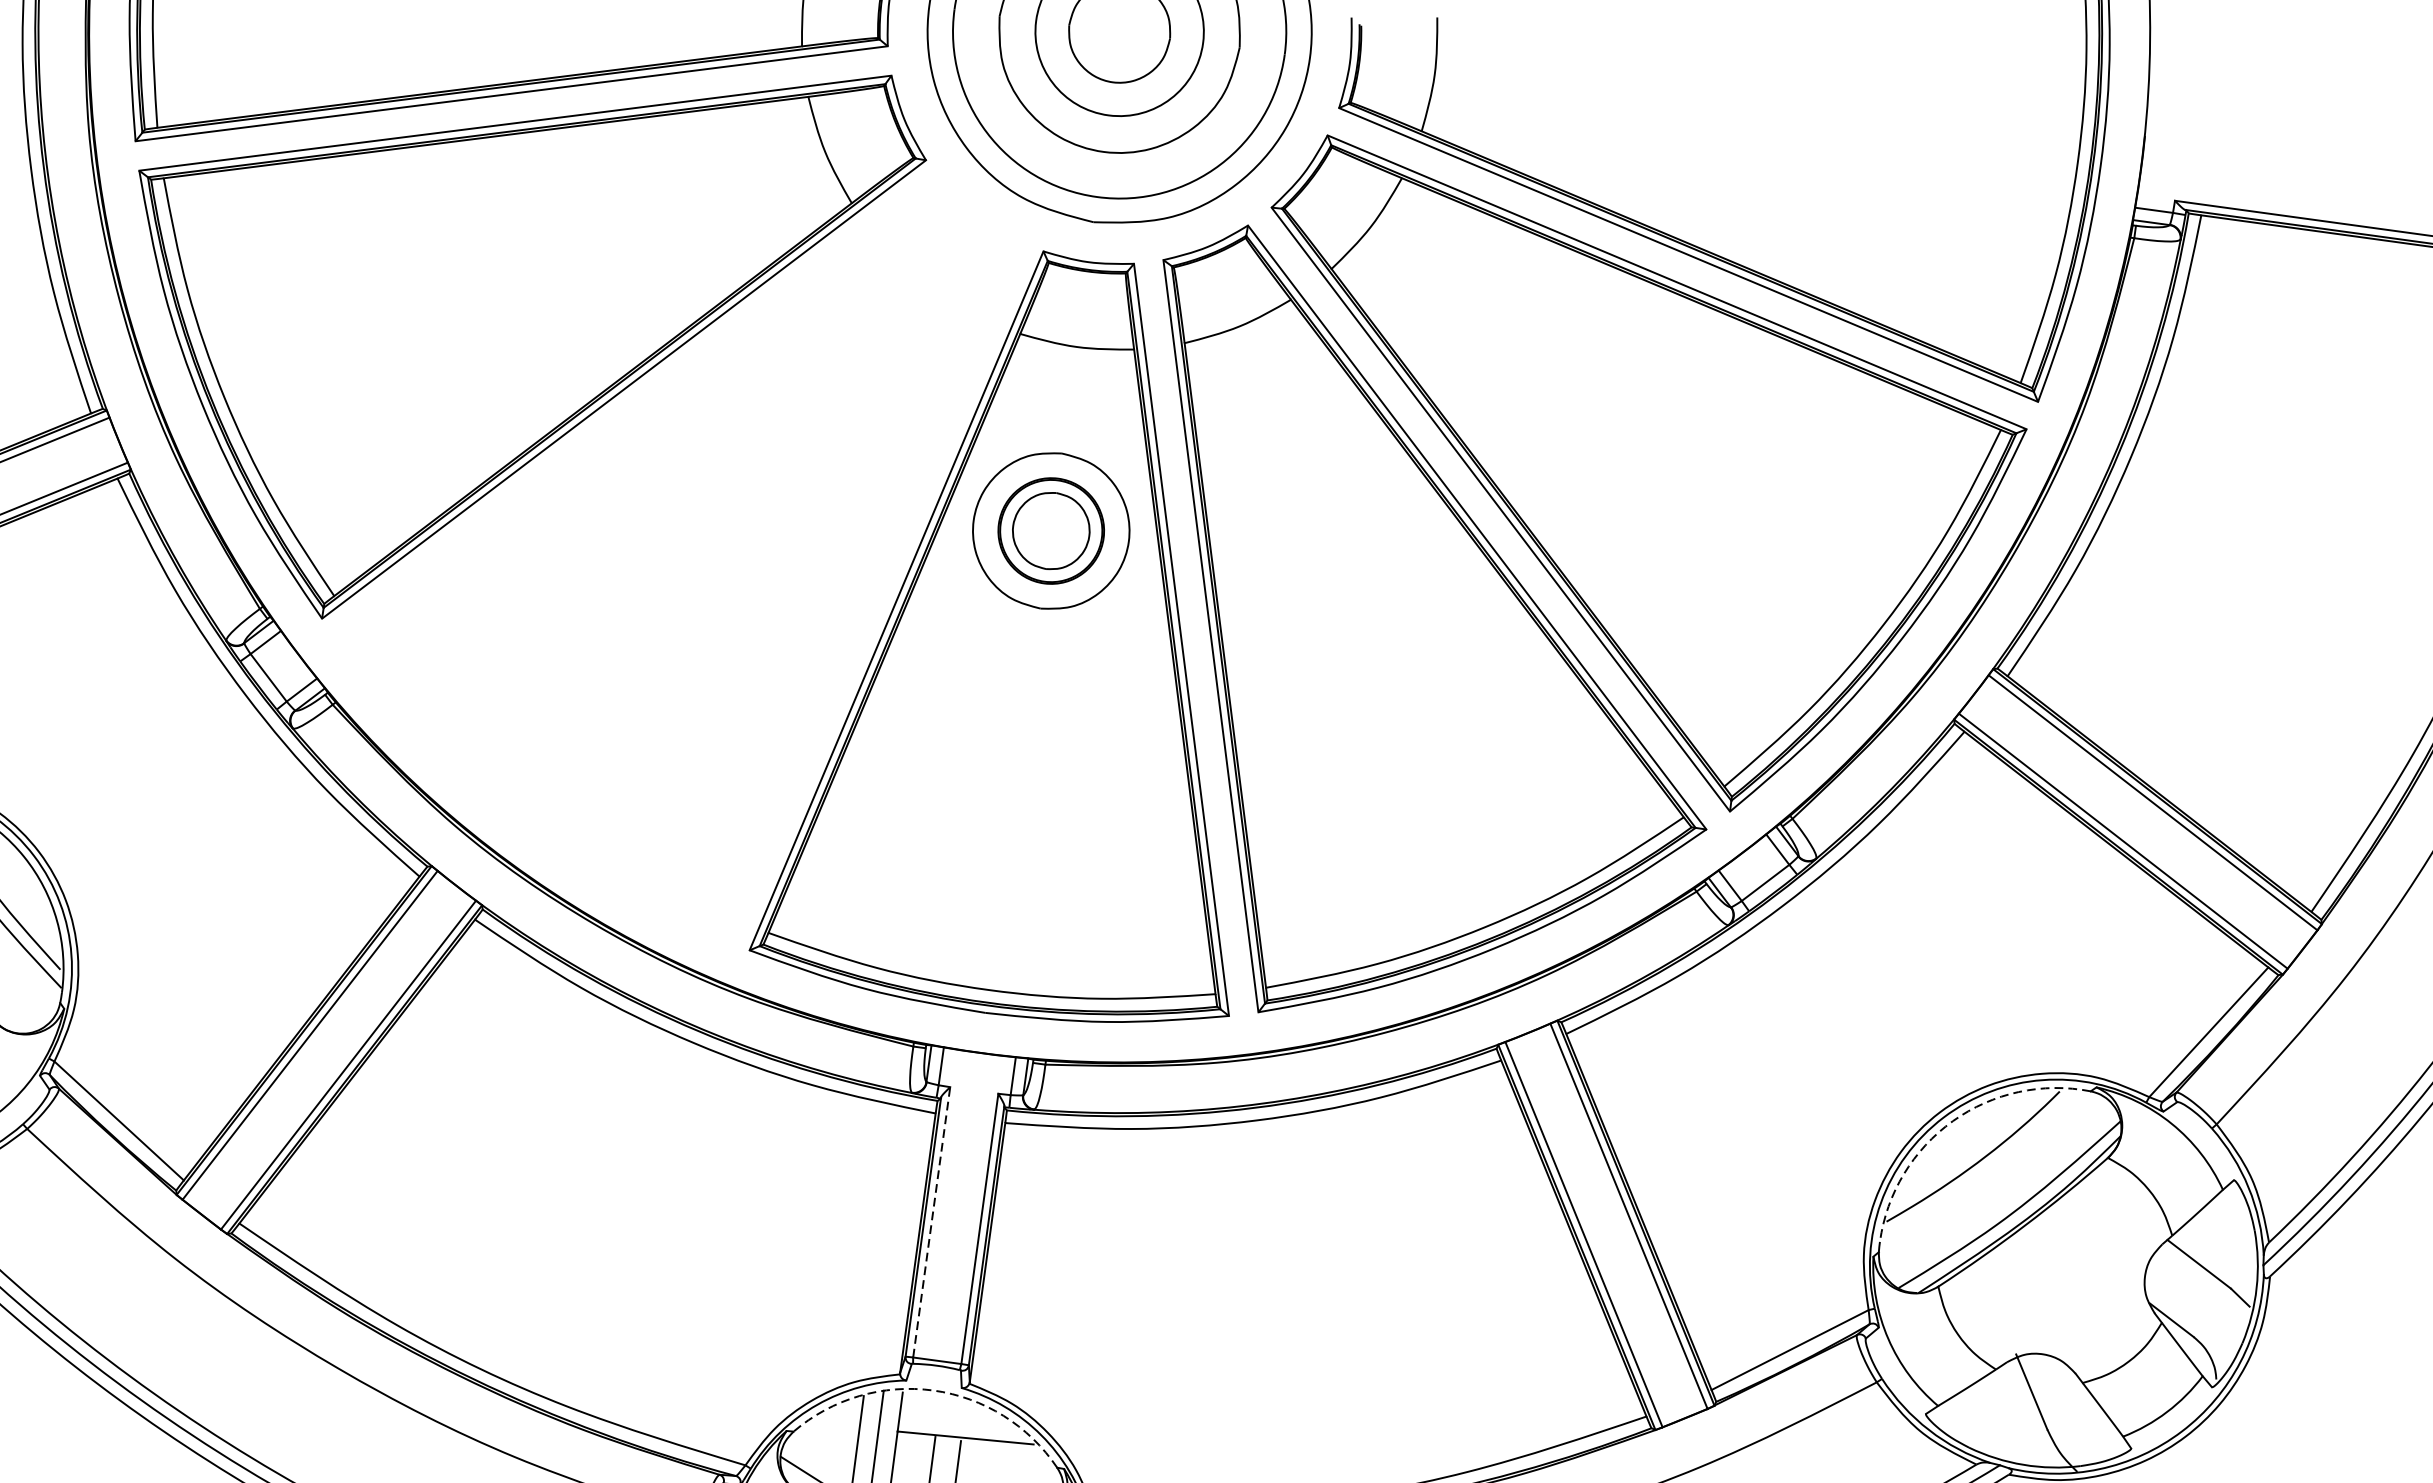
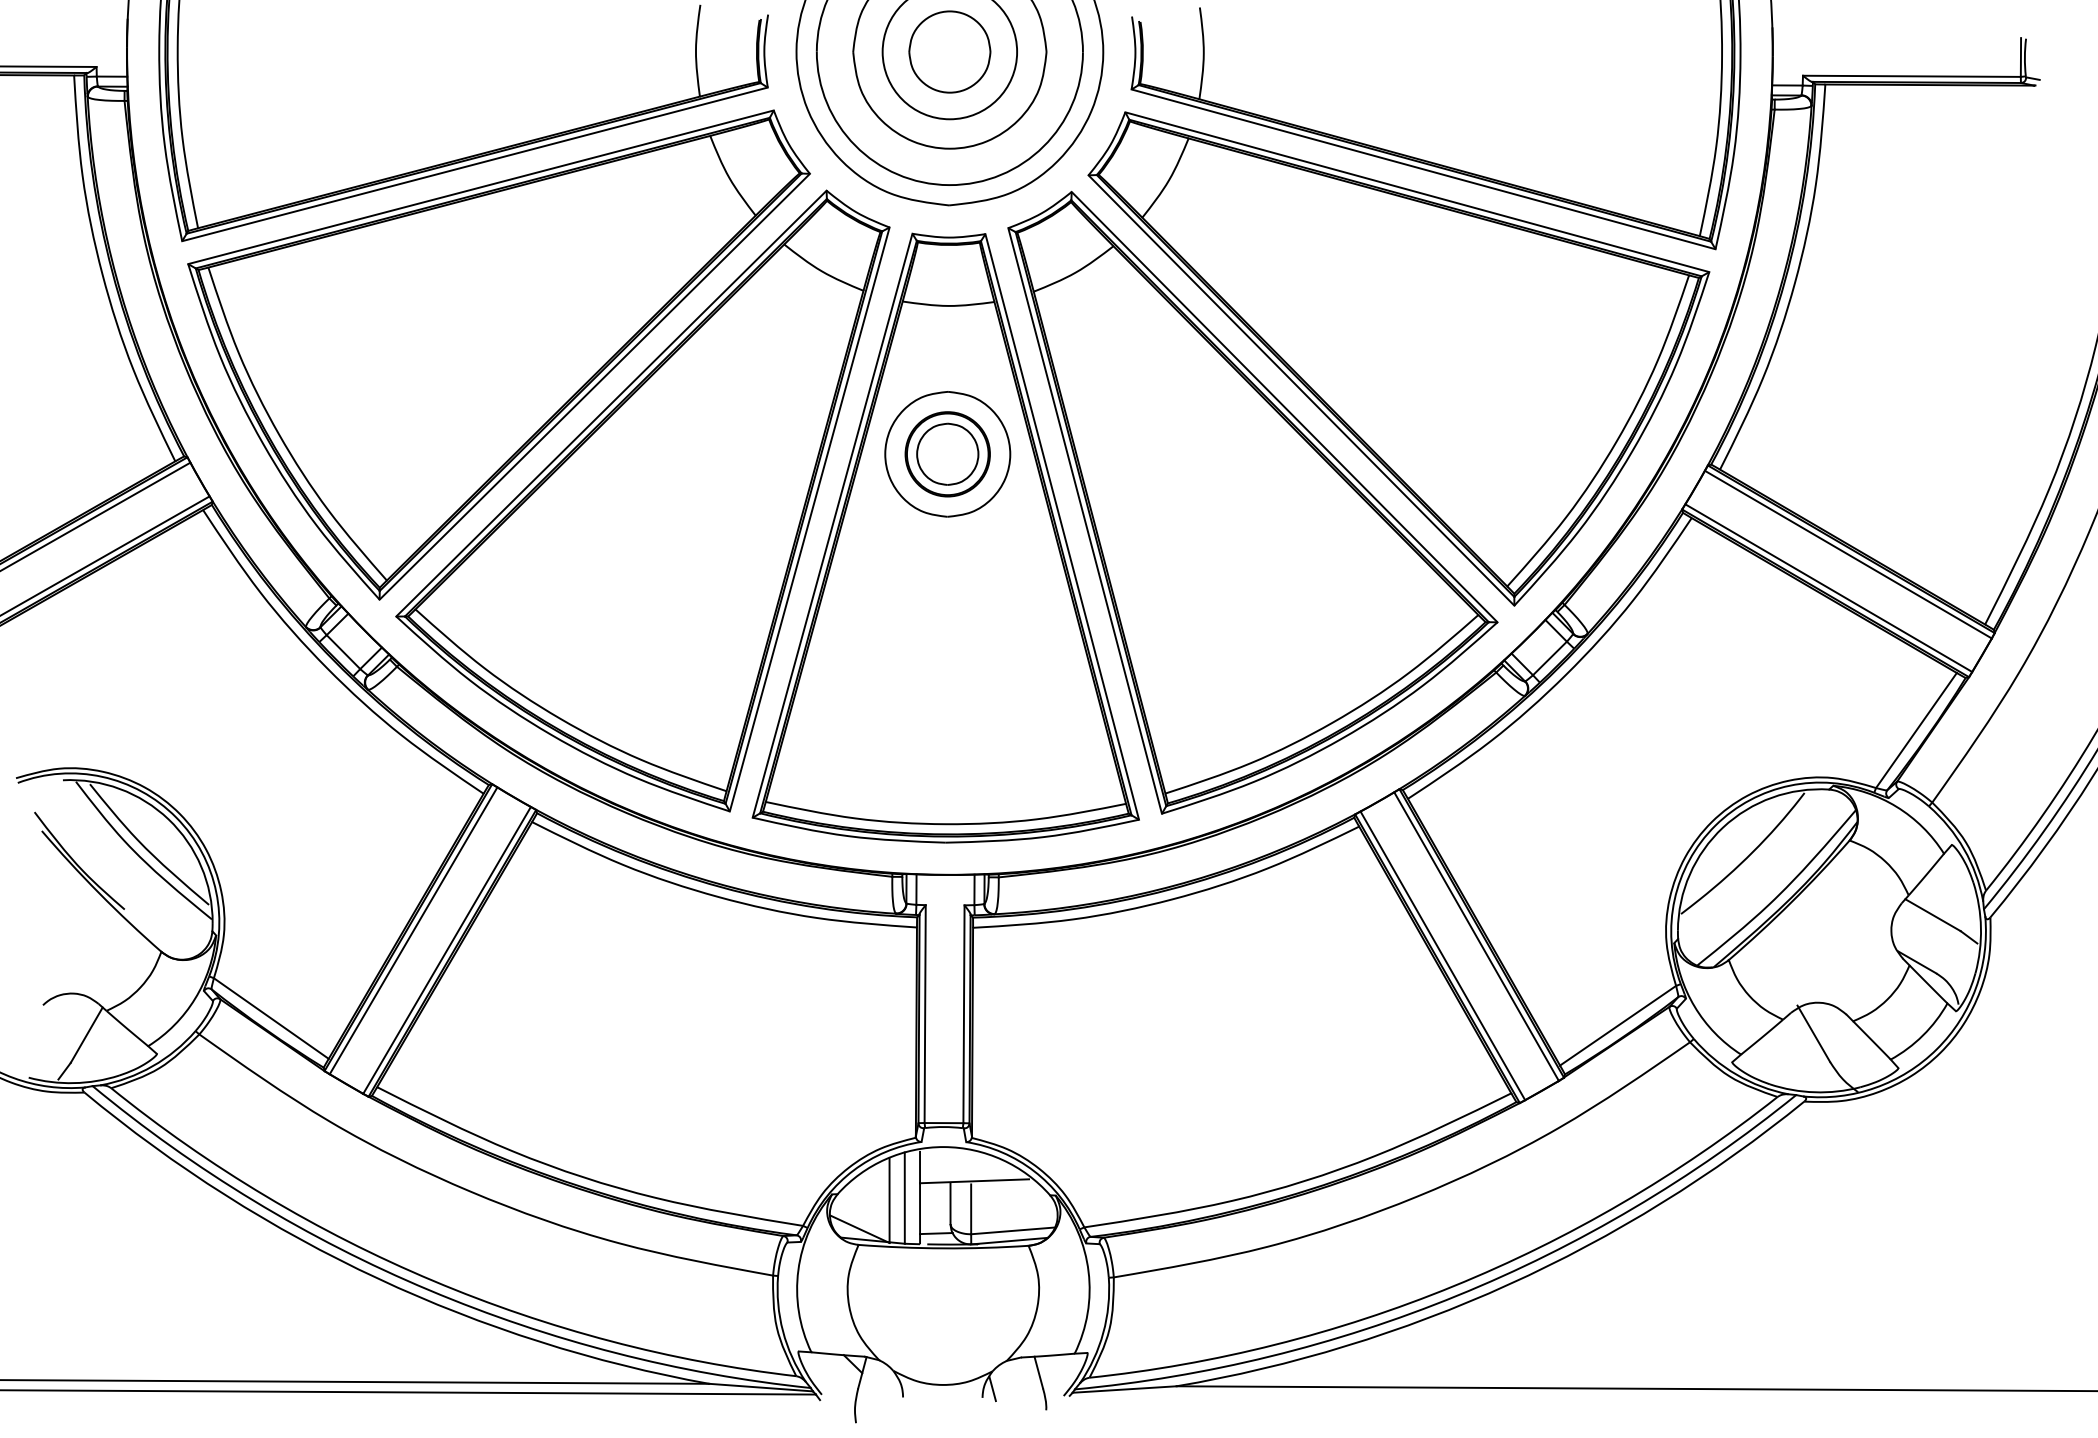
part: (664, 538) -> (642, 500), added
arc: (1953, 1121) -> (1723, 827), dashed -> solid
line: (932, 1222) -> (925, 1014), dashed -> solid
arc: (933, 1391) -> (944, 1147), dashed -> solid

